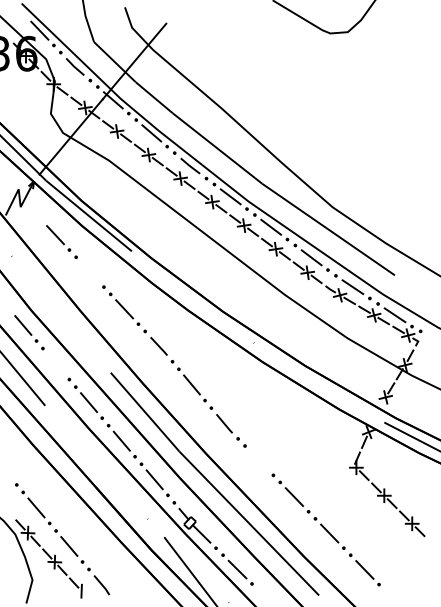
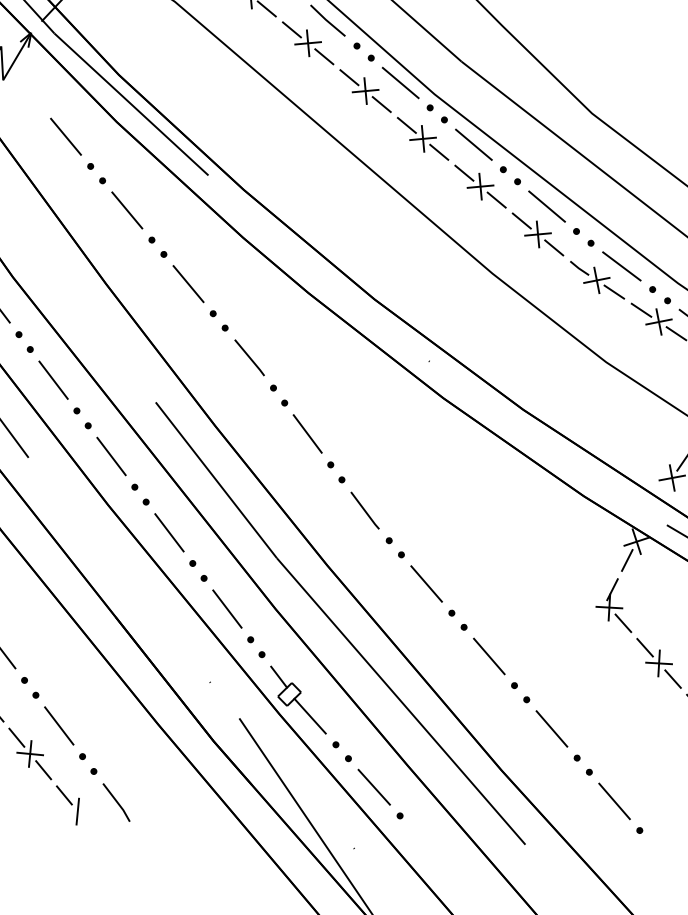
line: (89, 272) -> (126, 210), added
line: (56, 363) -> (54, 379), added
line: (258, 460) -> (425, 583), added

